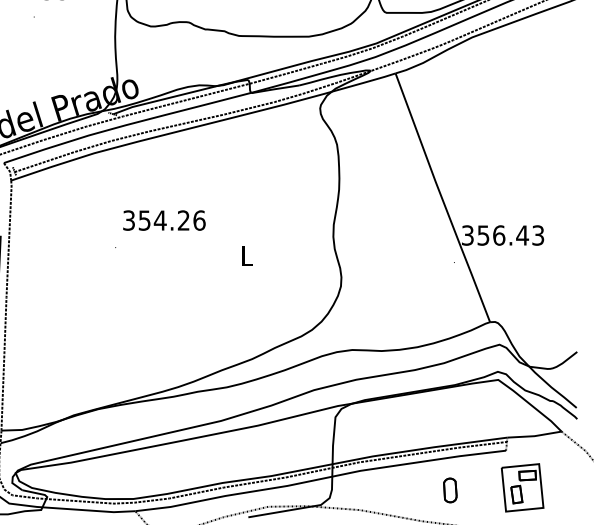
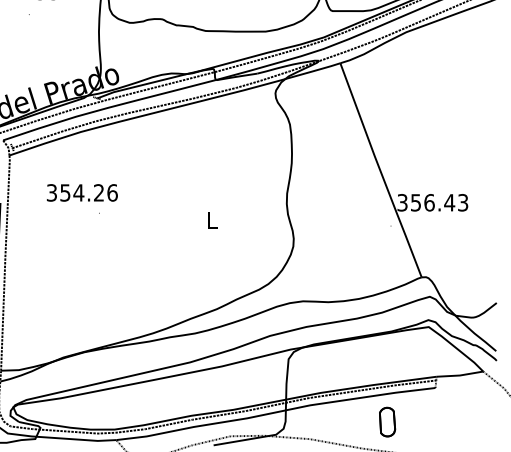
text: (164, 220) -> (82, 192), moved
part: (522, 487) -> (449, 419), removed
part: (450, 490) -> (387, 422), size x1.4

